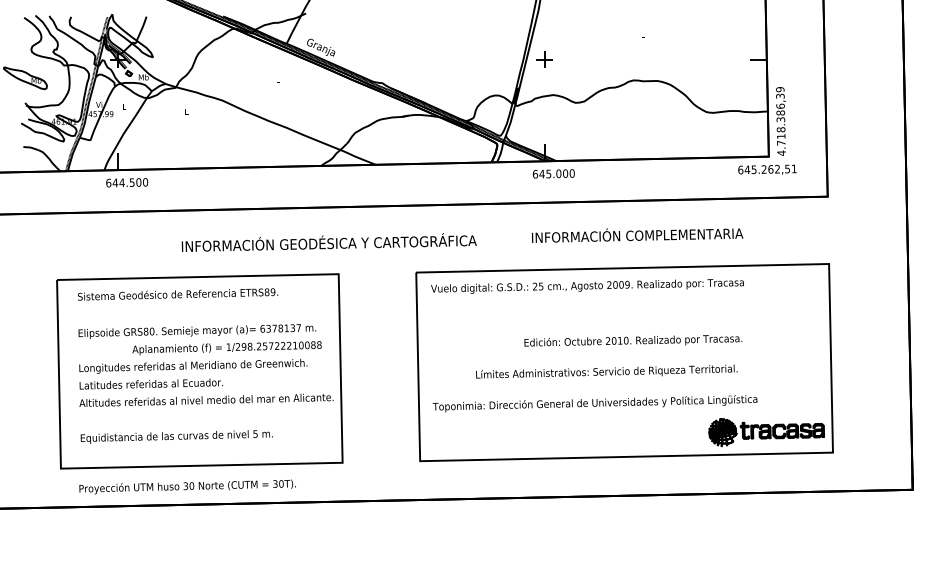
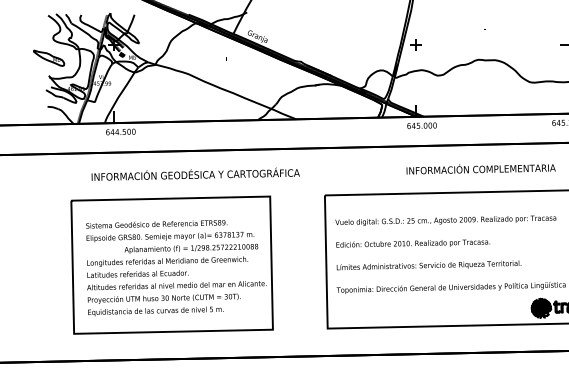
text: (328, 242) -> (195, 174), moved
text: (587, 286) -> (445, 220), moved
text: (178, 294) -> (157, 224), moved
text: (633, 340) -> (413, 243), moved
text: (606, 371) -> (428, 265), moved
text: (187, 486) -> (164, 298), moved

